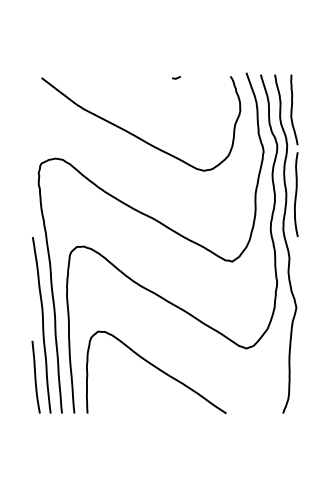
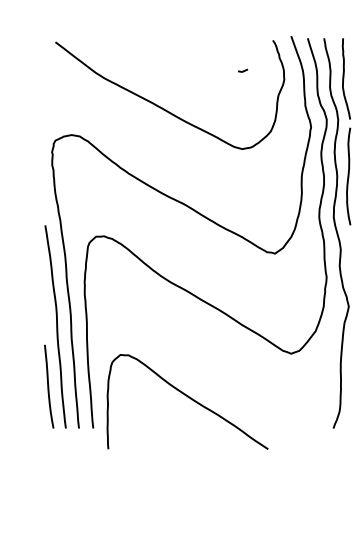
line: (176, 77) -> (242, 70), moved
curve: (157, 369) -> (188, 398), moved

